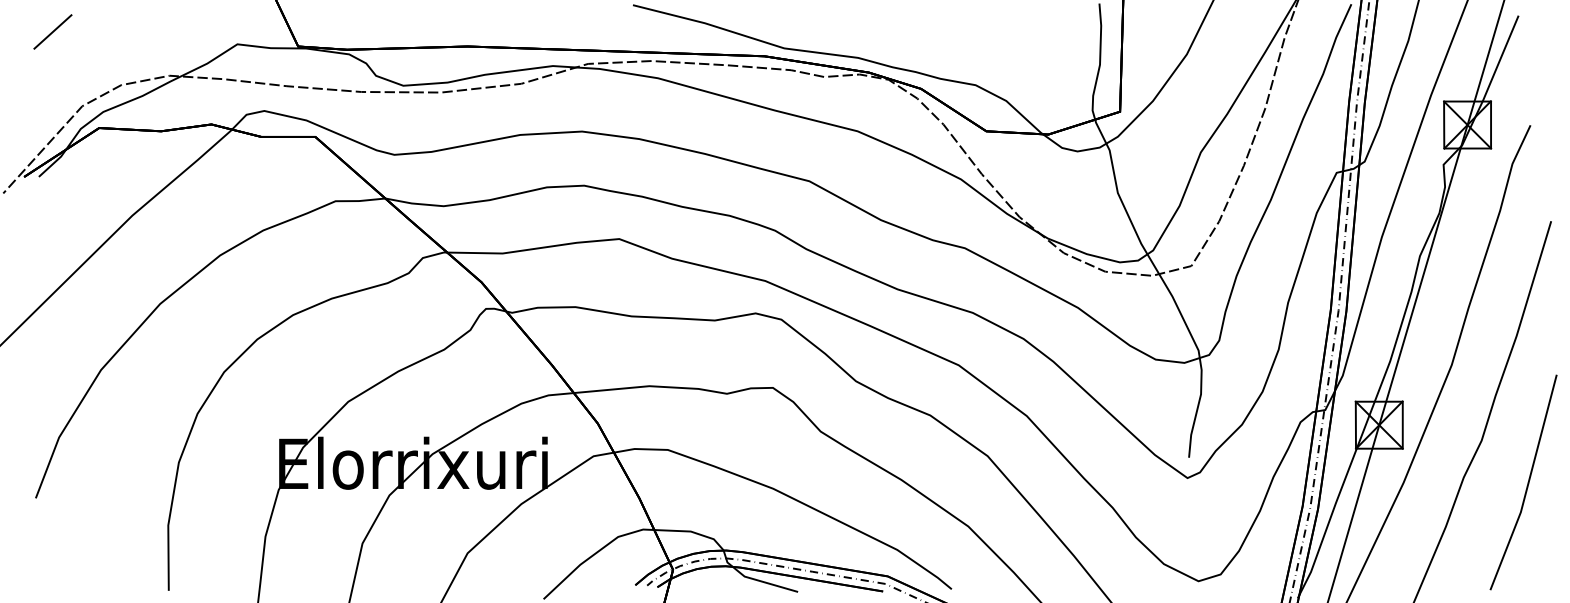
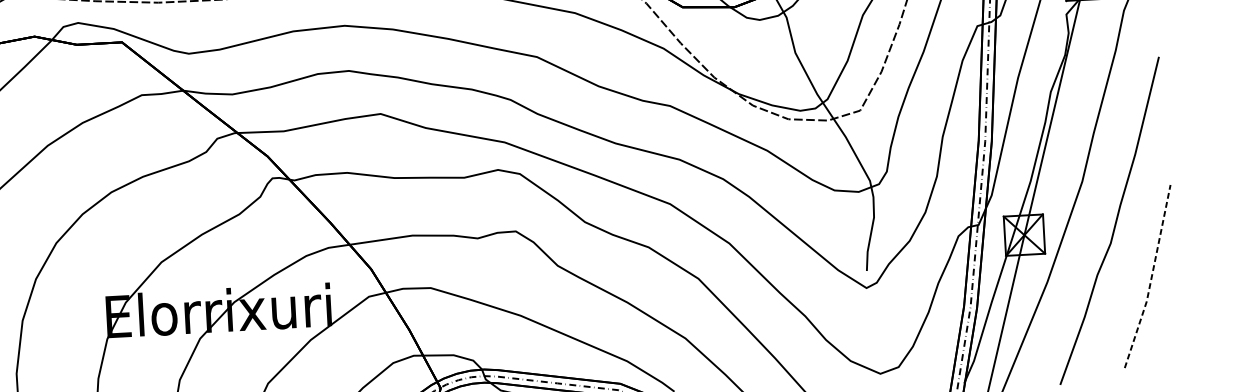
line: (1528, 484) -> (1151, 277), solid -> dashed

